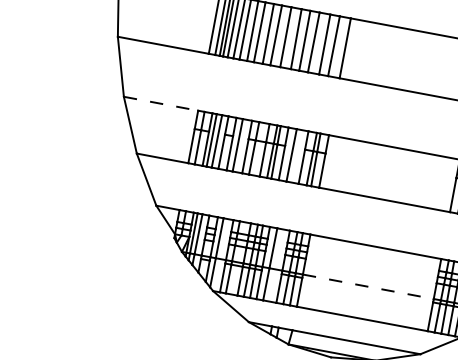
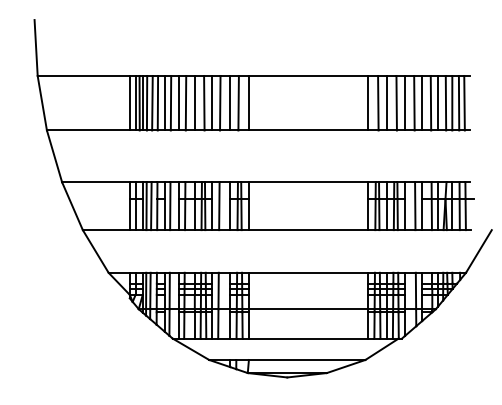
line: (160, 103) -> (95, 182), dashed -> solid
line: (368, 287) -> (308, 309), dashed -> solid

